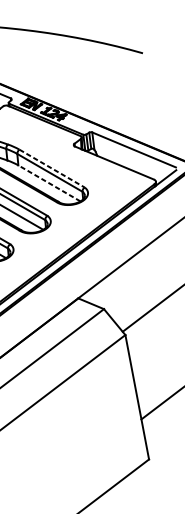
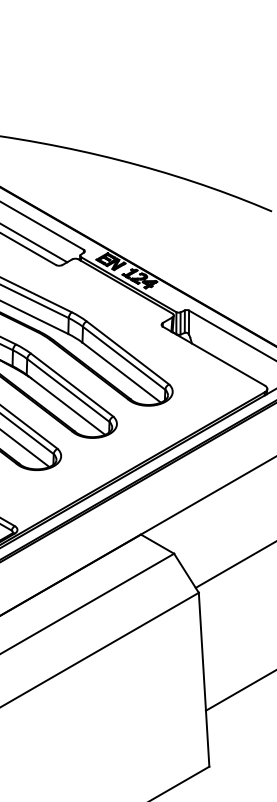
line: (51, 168) -> (127, 352), dashed -> solid
line: (49, 183) -> (121, 372), dashed -> solid

